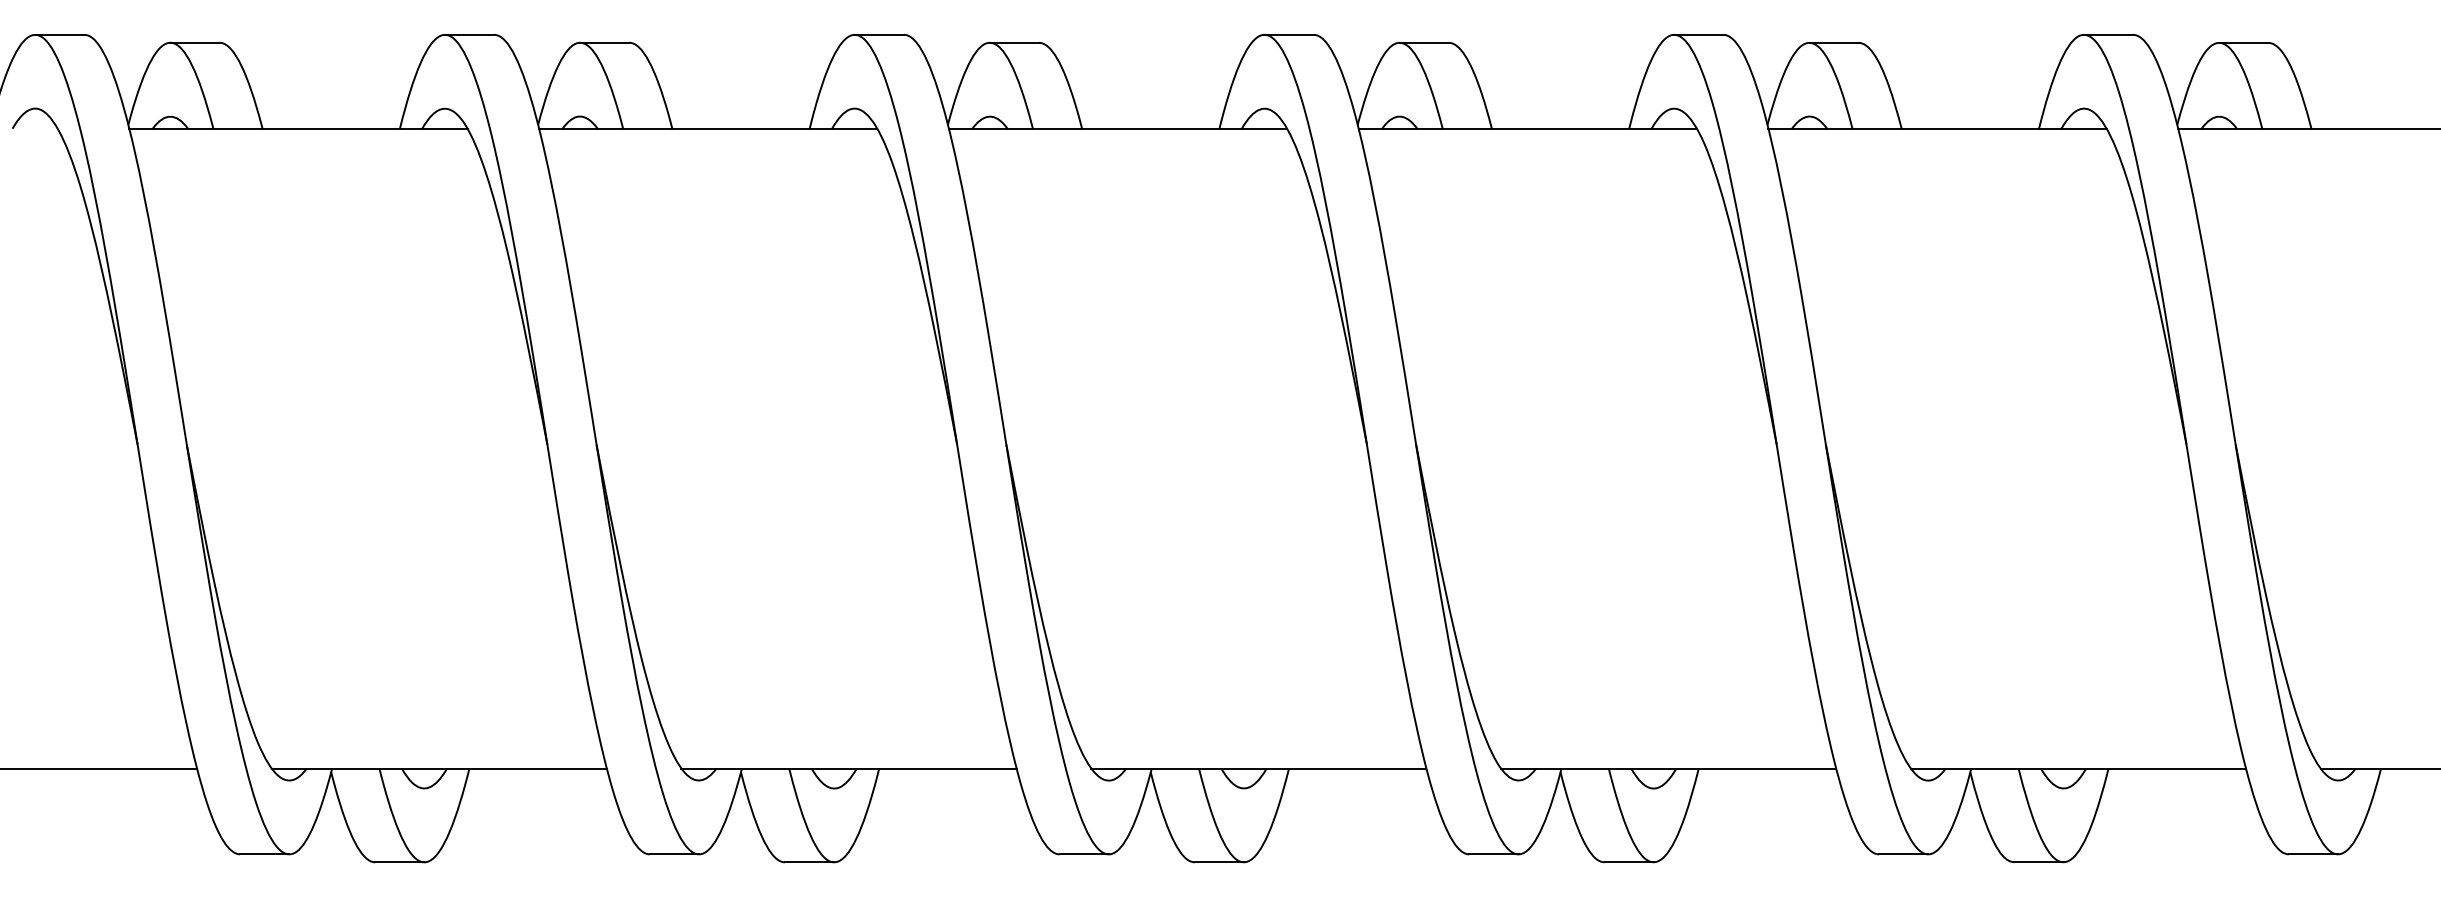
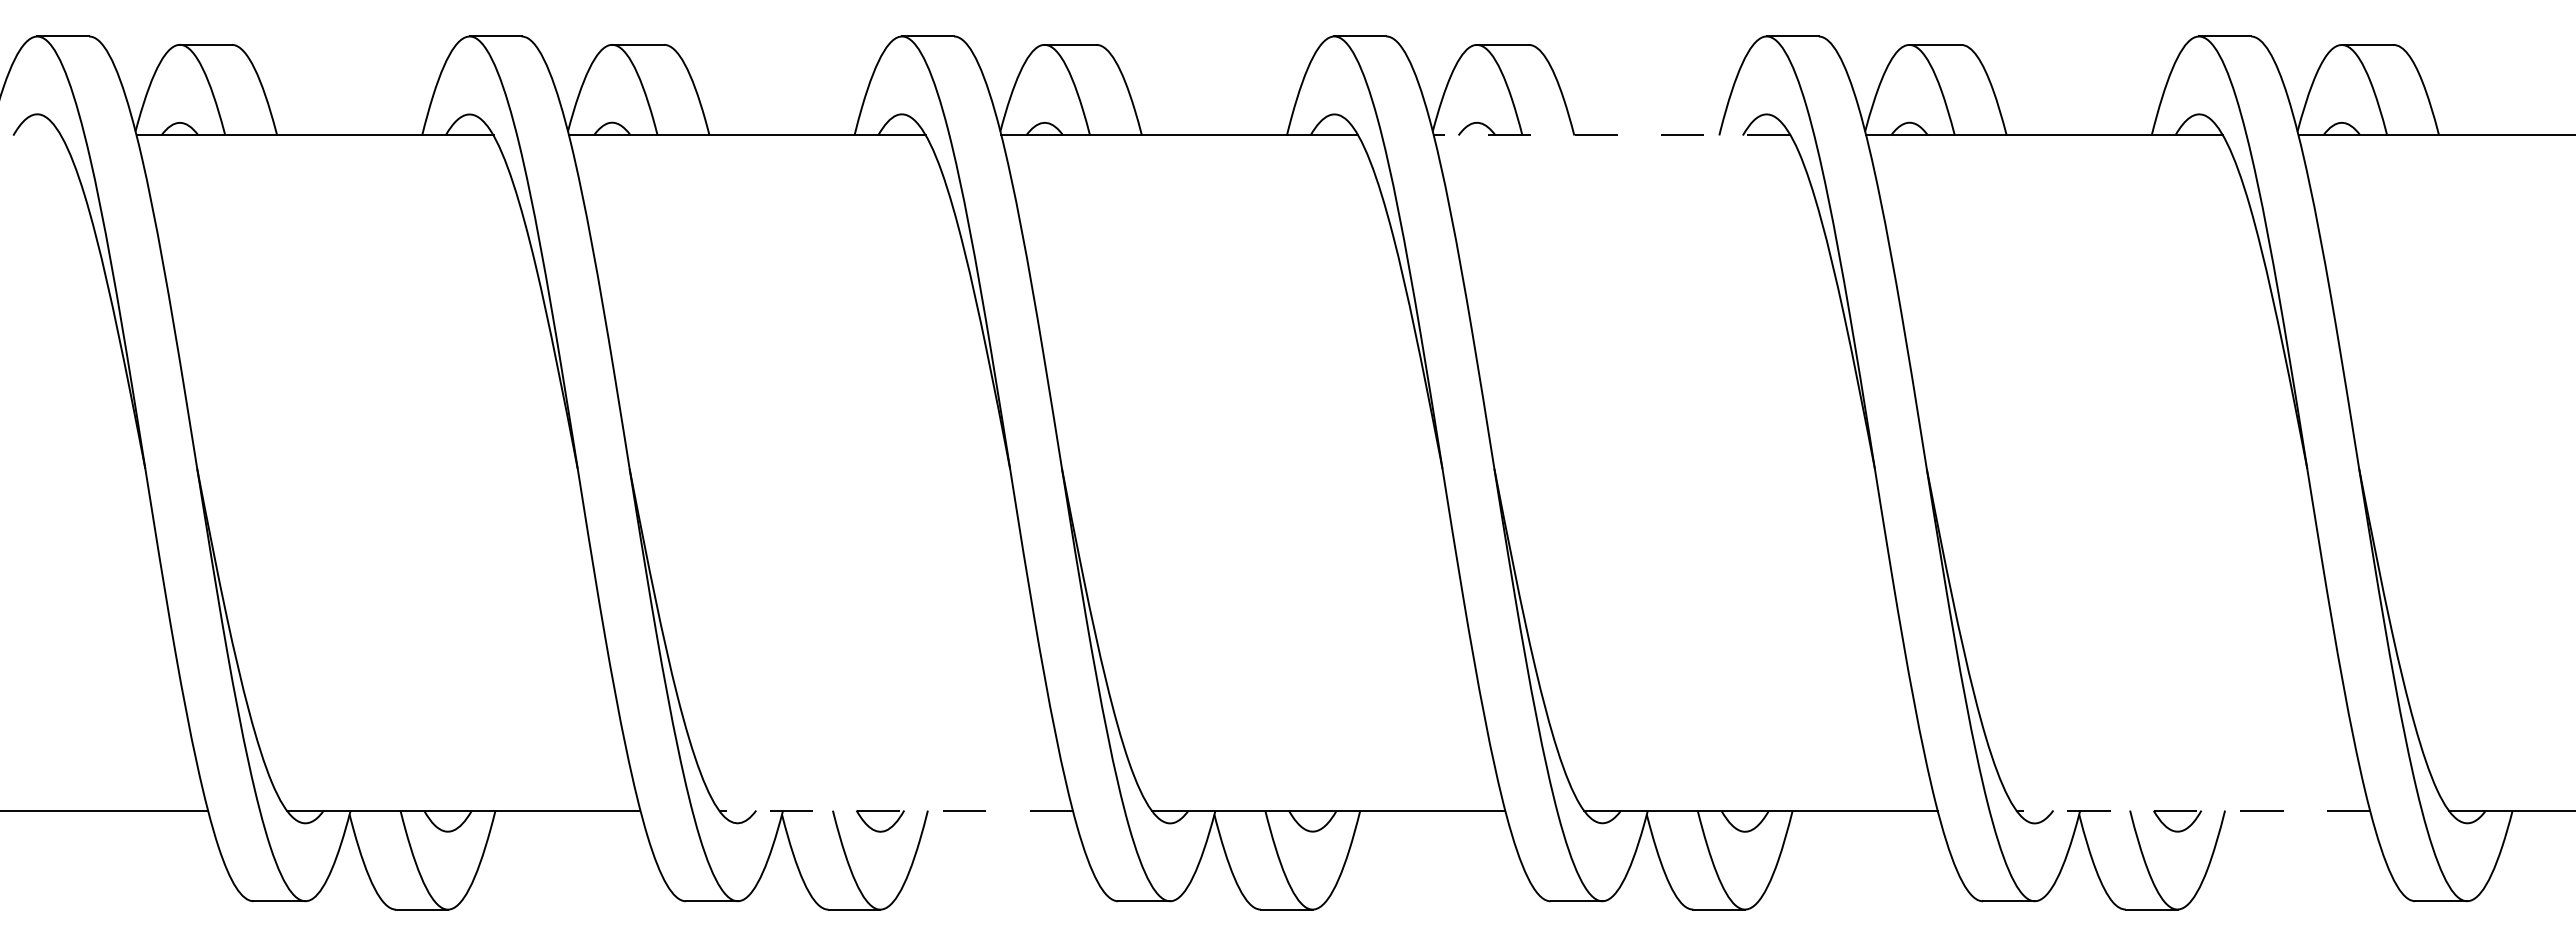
line: (1527, 128) -> (1611, 135), solid -> dashed
line: (849, 768) -> (896, 810), solid -> dashed
line: (2078, 768) -> (2193, 810), solid -> dashed

